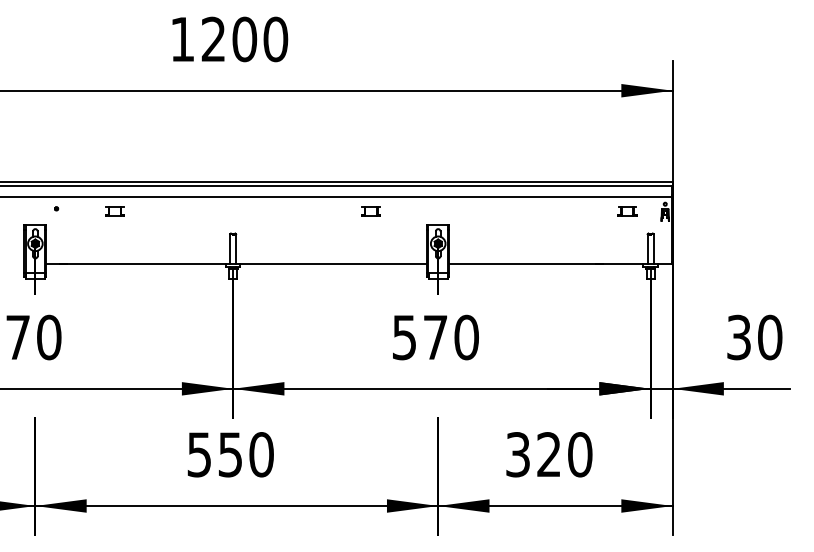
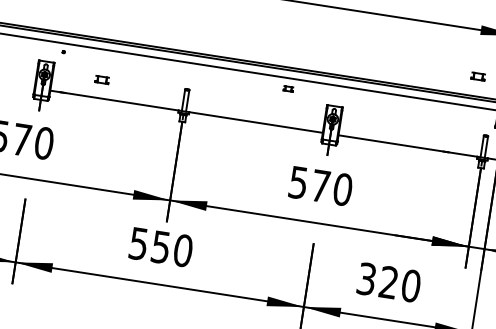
part: (114, 211) -> (101, 79), moved
part: (370, 211) -> (288, 88), size x0.7
part: (627, 211) -> (478, 76), moved

